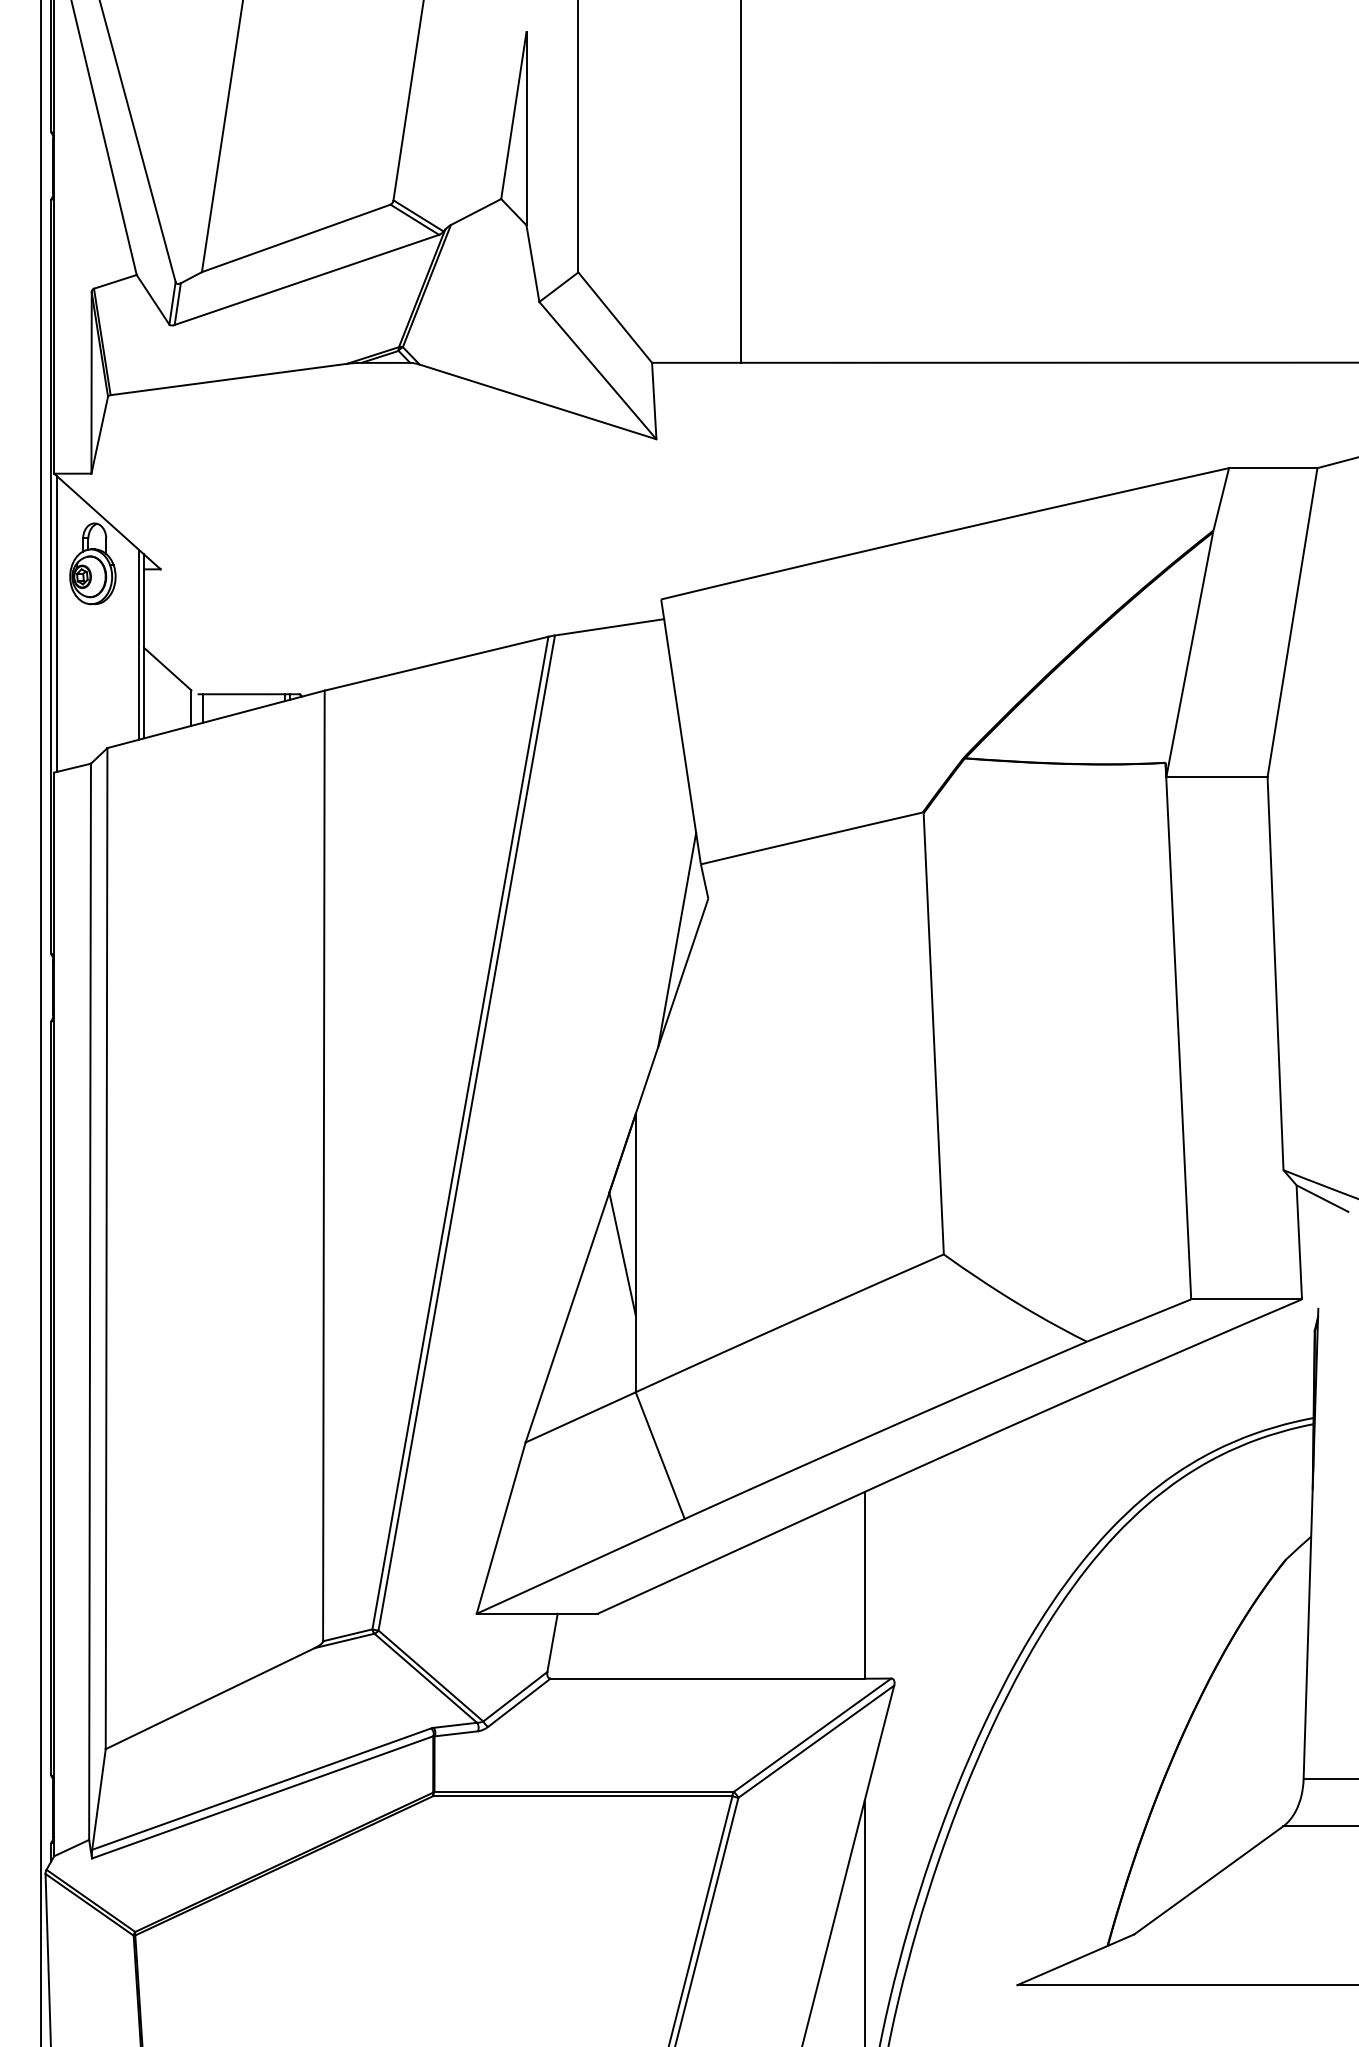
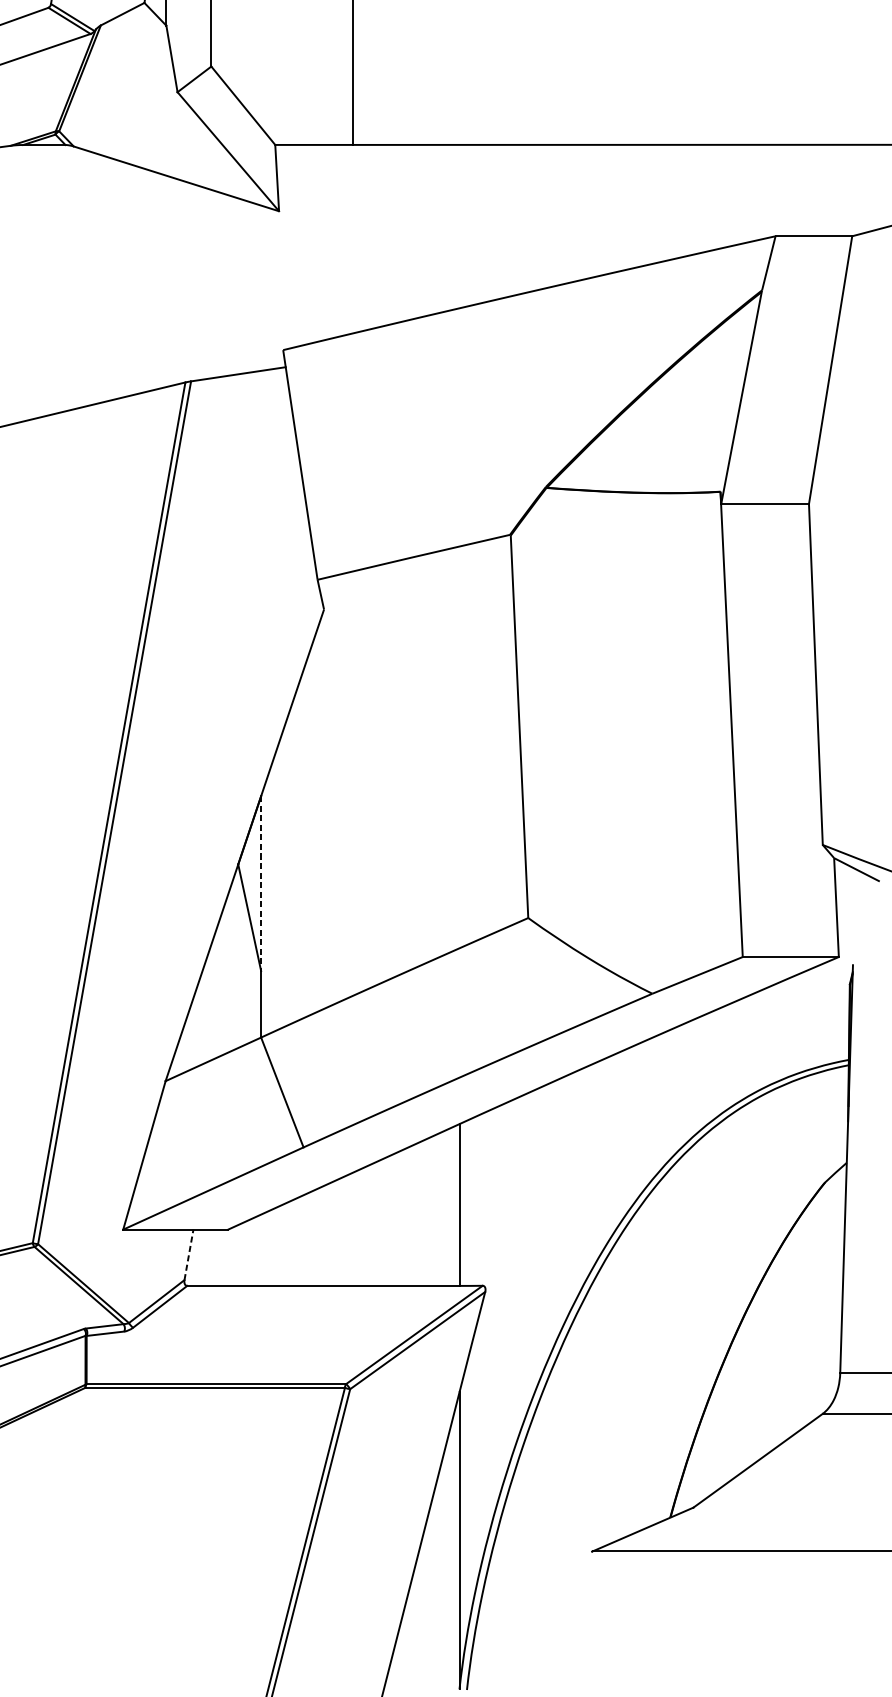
line: (677, 940) -> (297, 645), removed
line: (635, 1214) -> (260, 883), solid -> dashed
line: (552, 1642) -> (188, 1254), solid -> dashed

